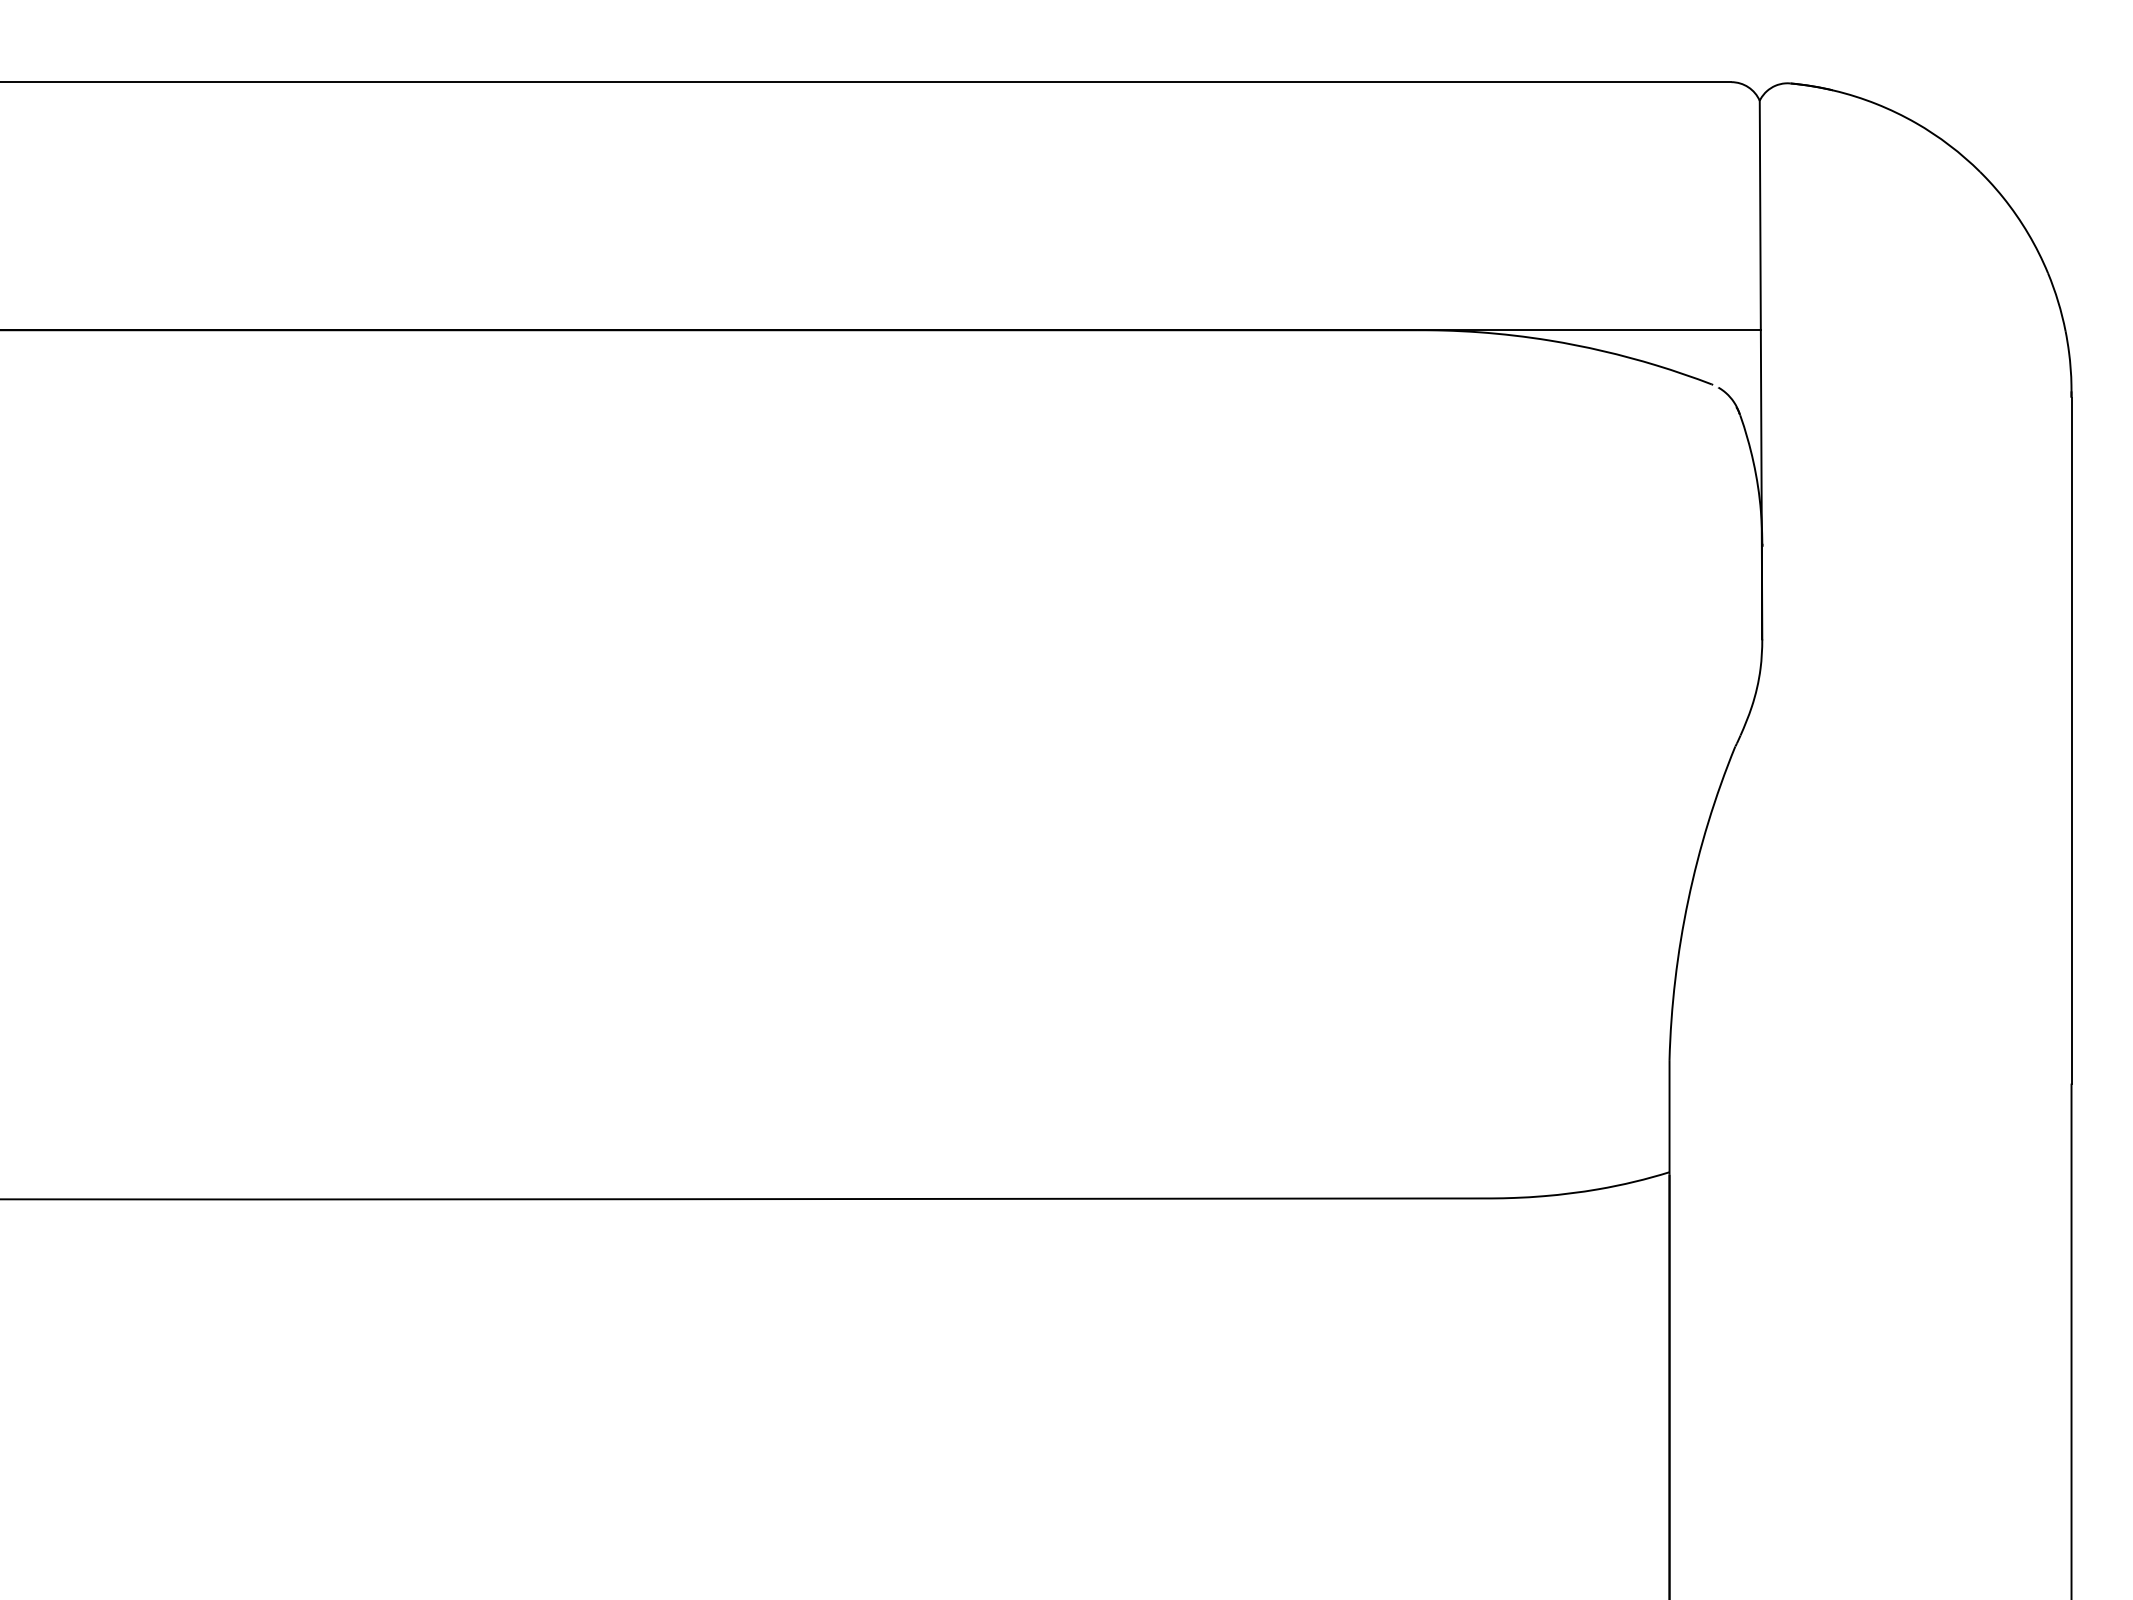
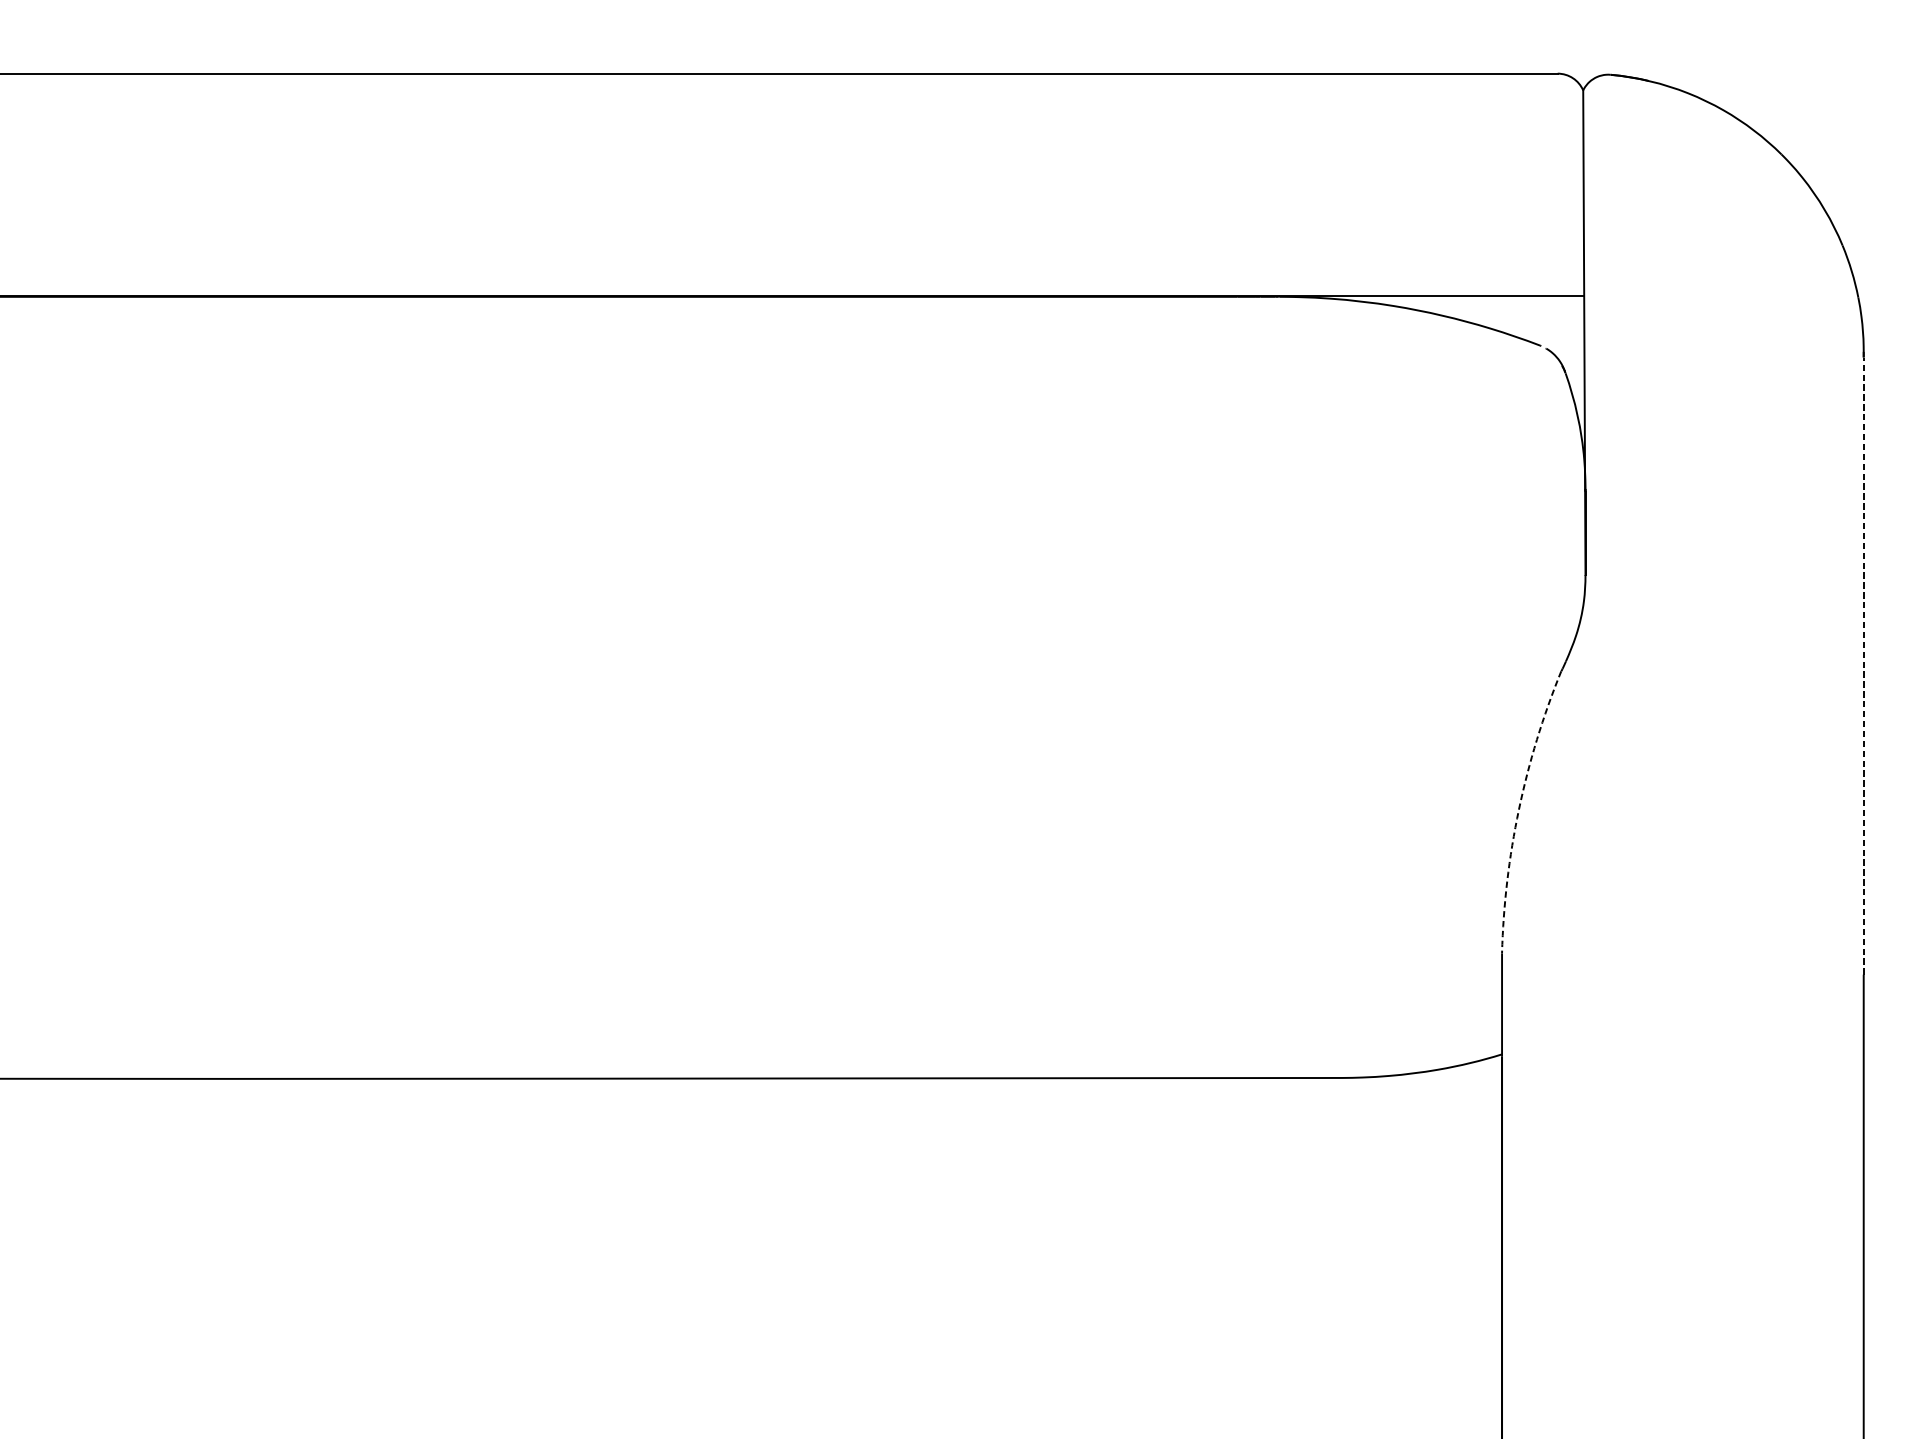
line: (2071, 740) -> (1863, 665), solid -> dashed
arc: (1688, 900) -> (1519, 809), solid -> dashed

